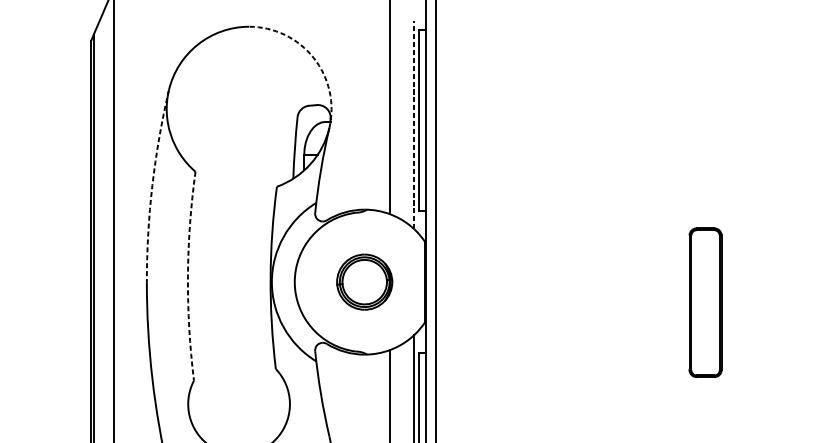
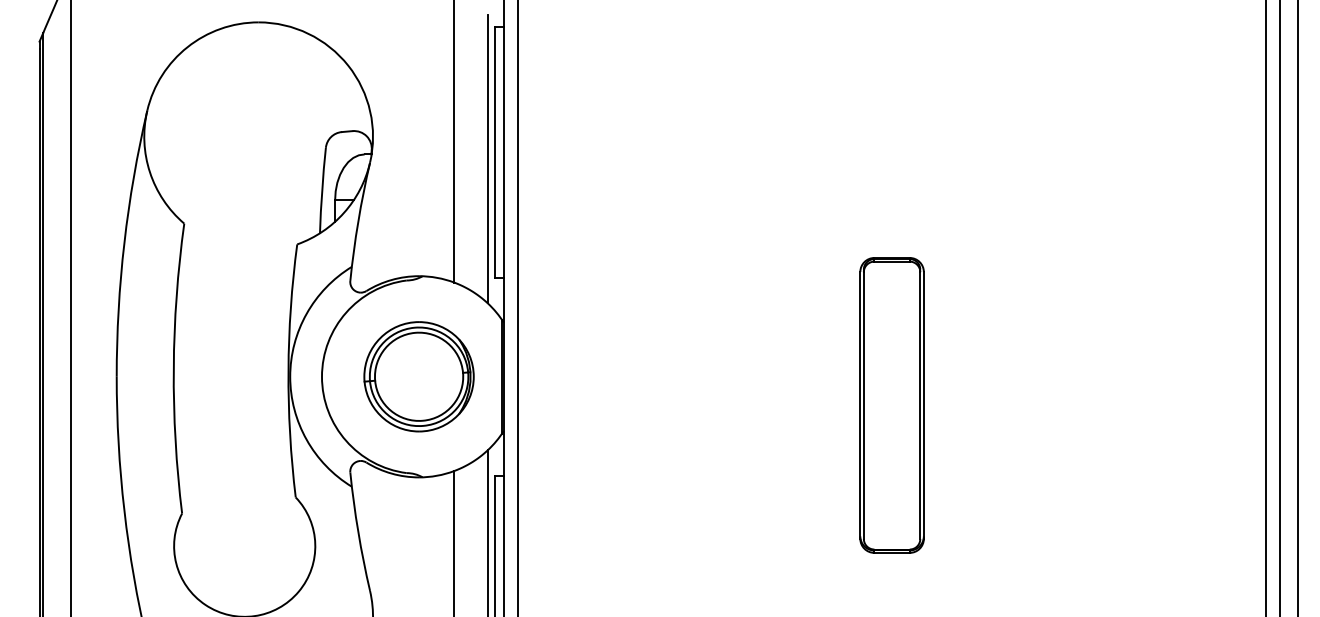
arc: (313, 57) -> (348, 65), dashed -> solid
line: (414, 124) -> (487, 158), dashed -> solid
arc: (152, 185) -> (124, 242), dashed -> solid
arc: (187, 276) -> (173, 368), dashed -> solid
part: (364, 281) -> (418, 376), size x1.43
part: (705, 302) -> (891, 405), size x1.43

